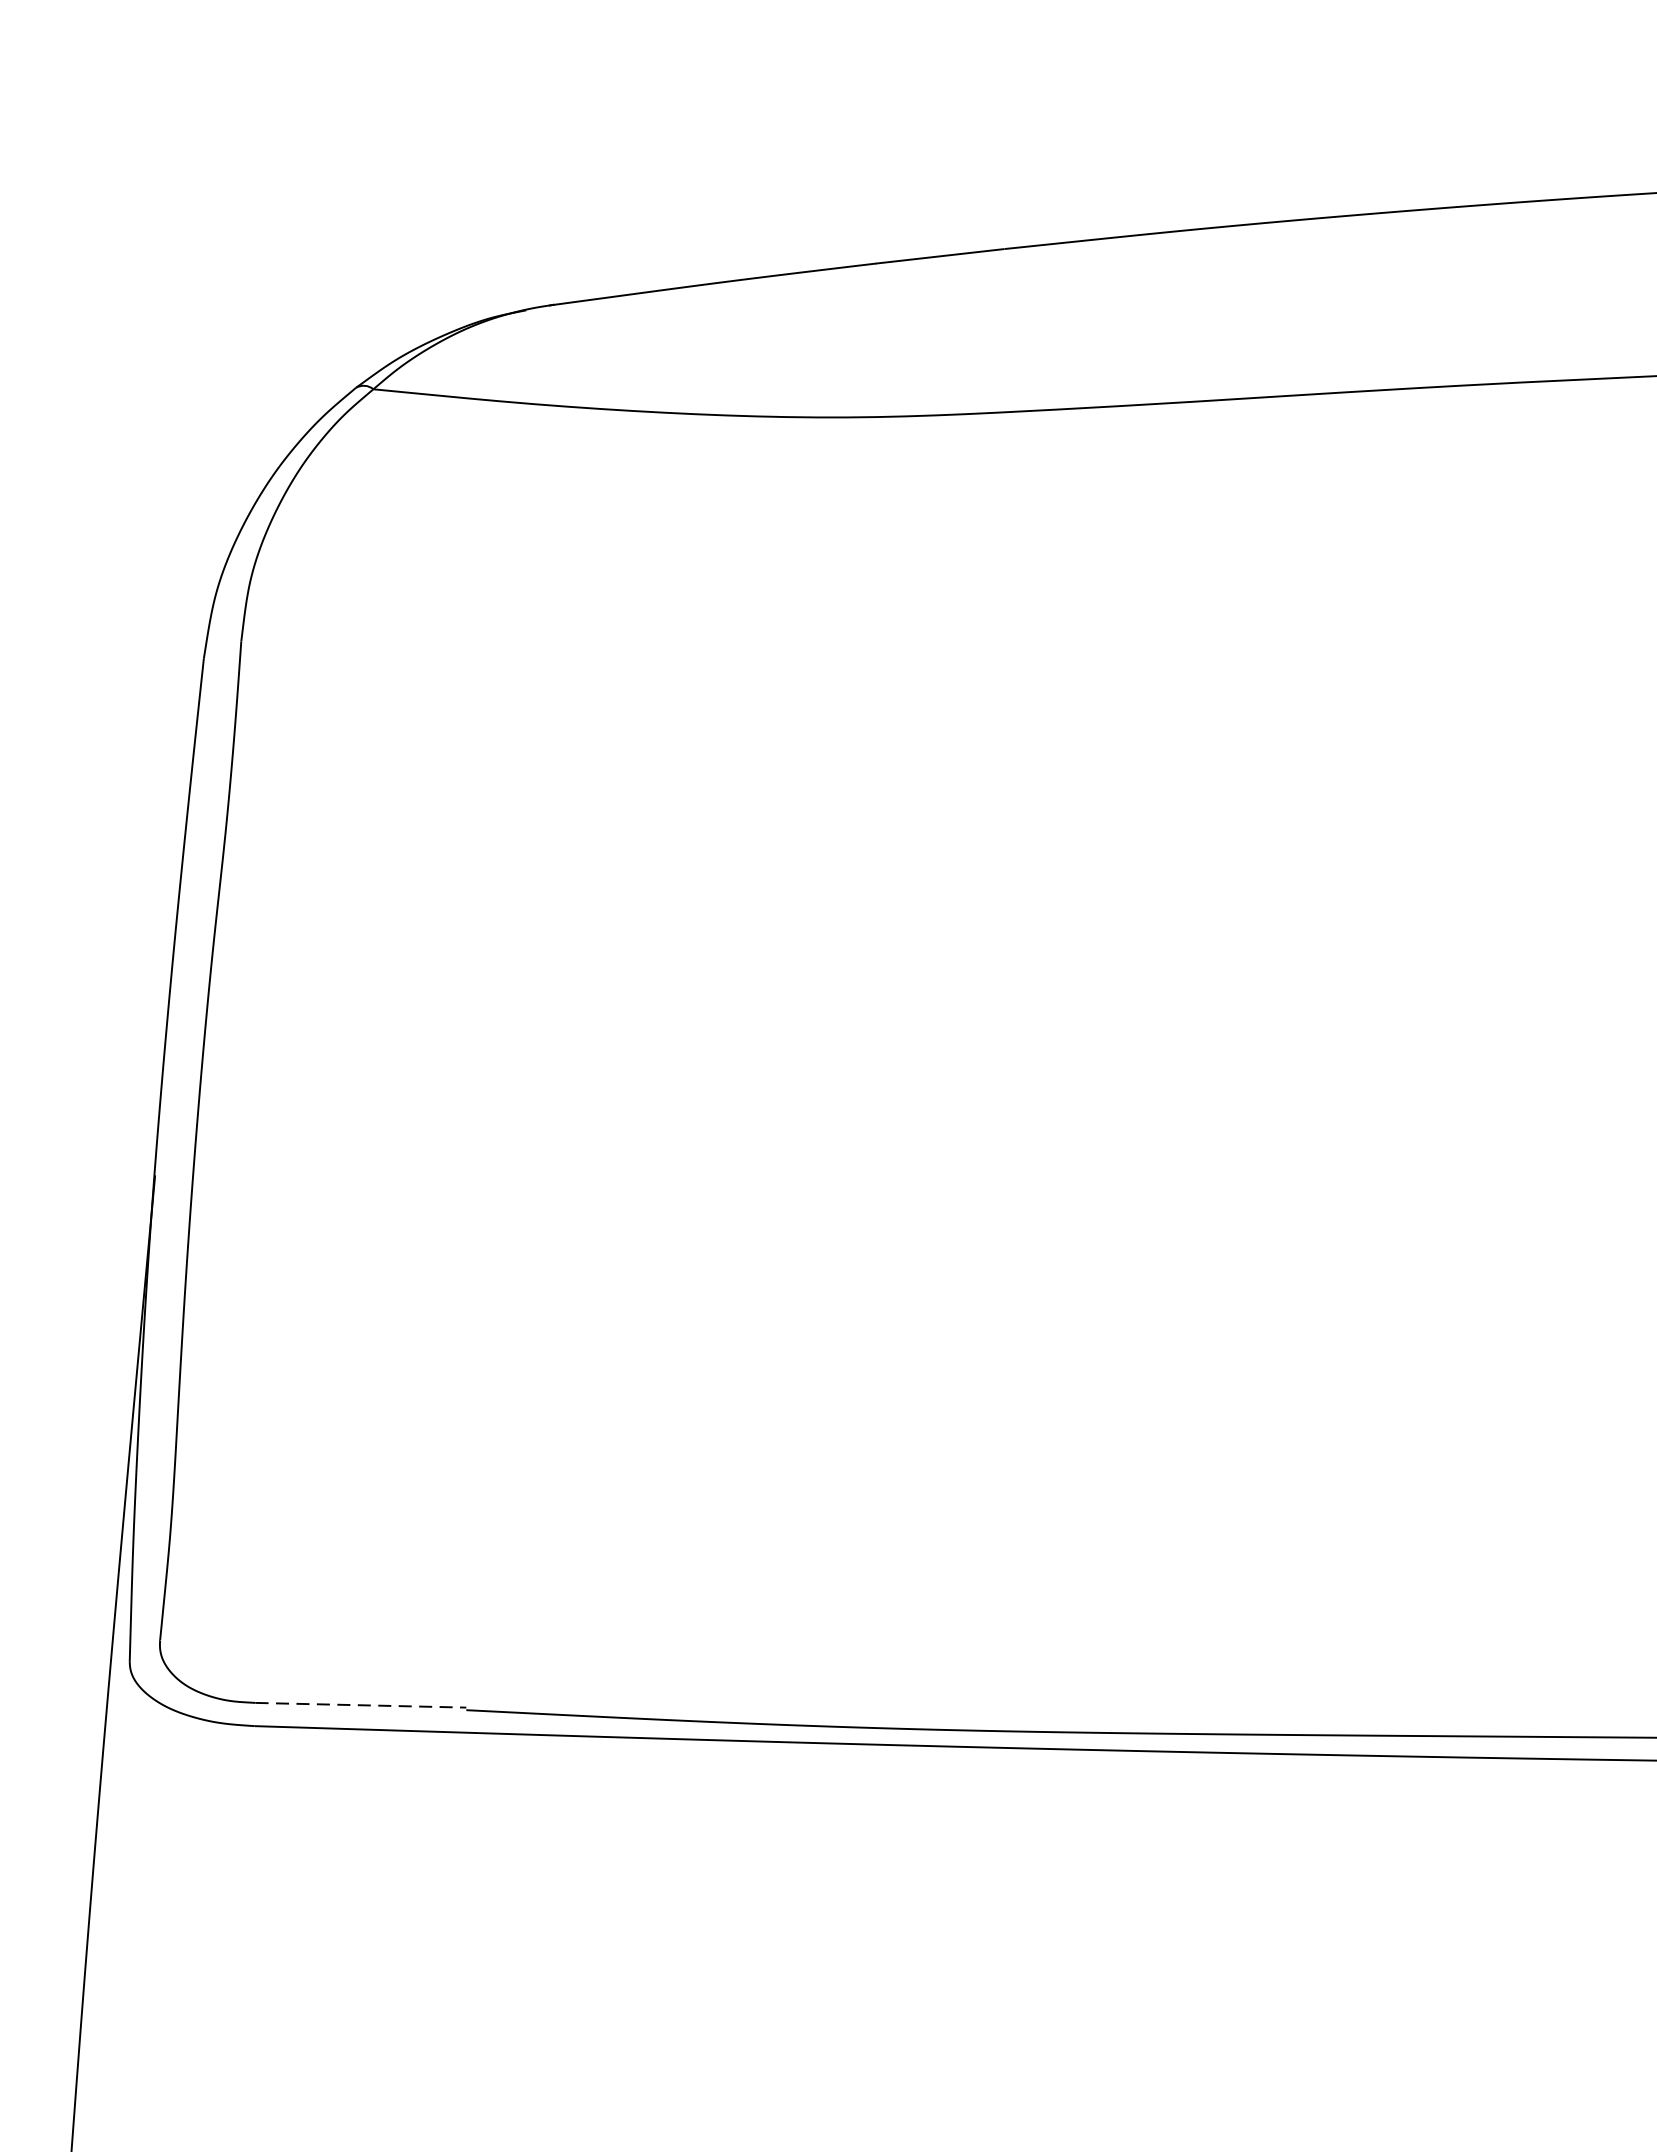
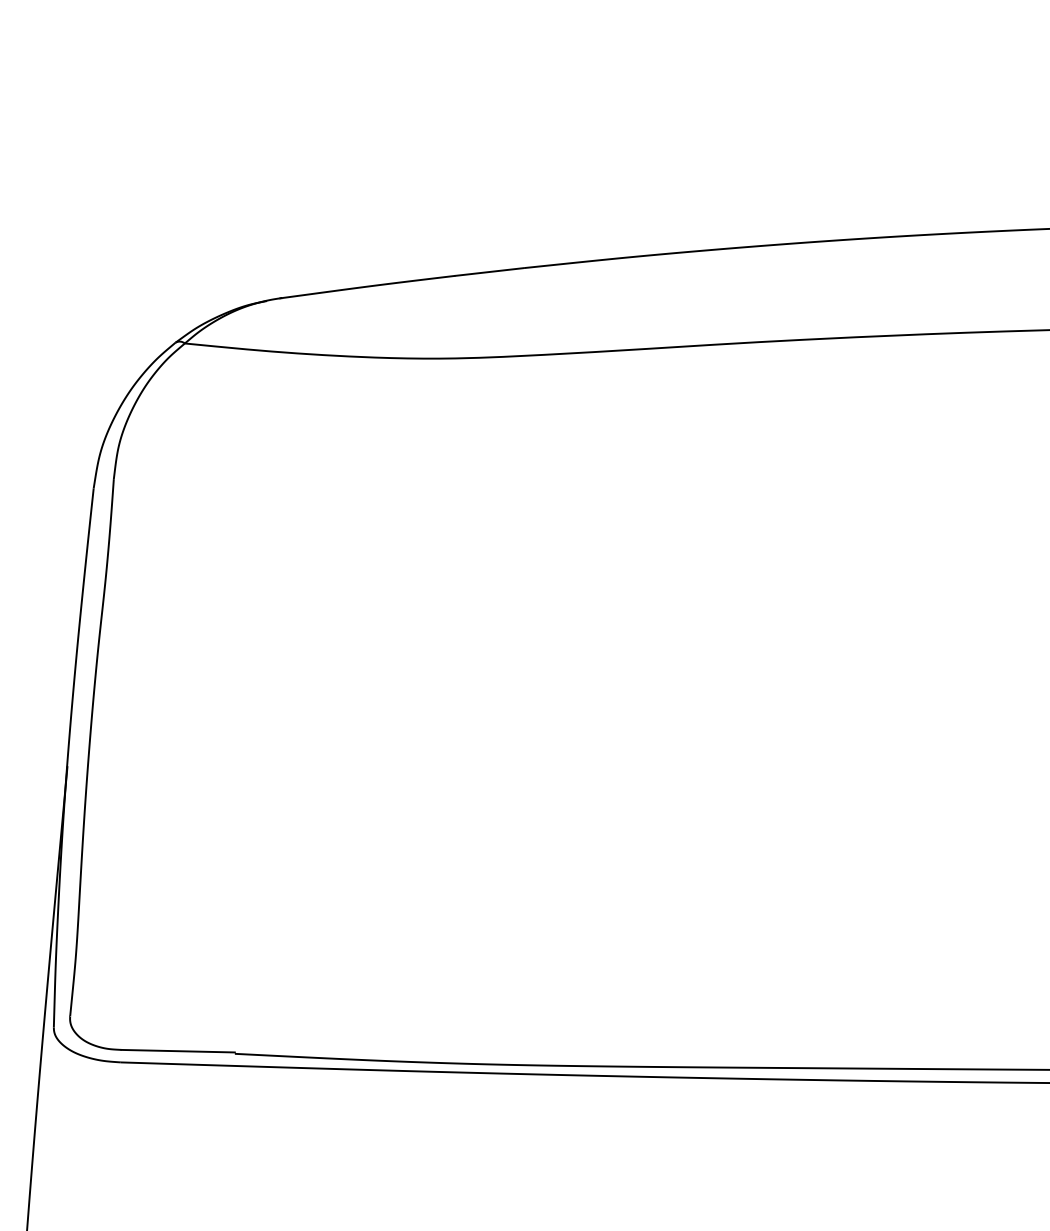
line: (361, 1705) -> (178, 1051), dashed -> solid

